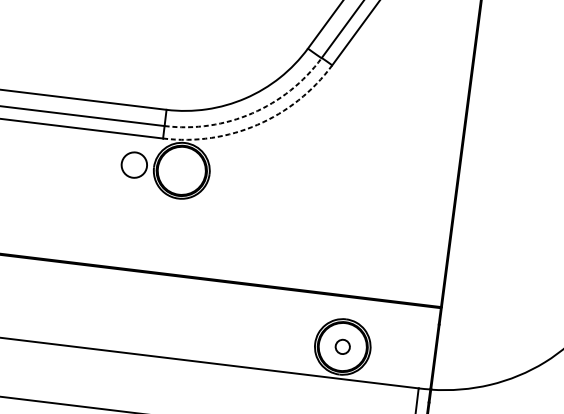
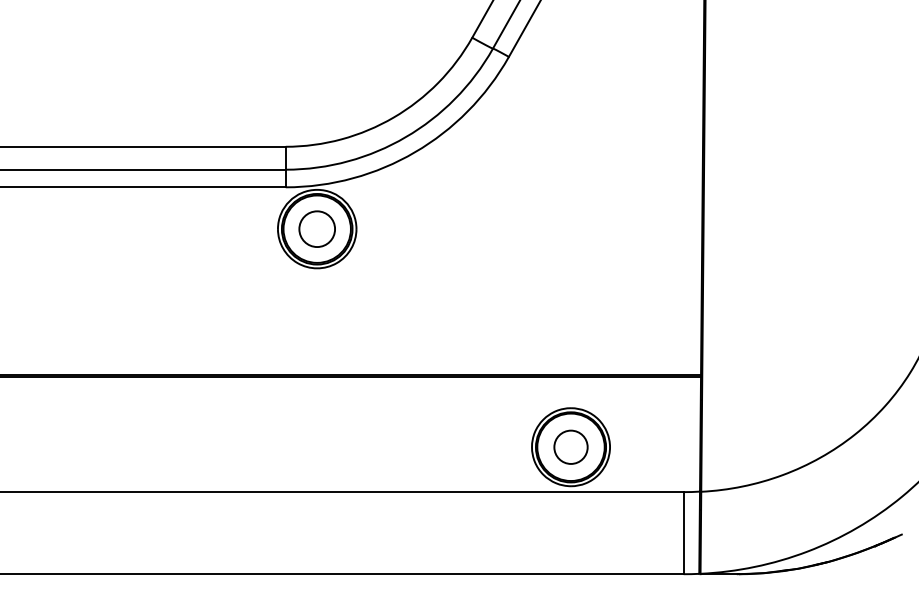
arc: (252, 113) -> (405, 137), dashed -> solid
arc: (257, 124) -> (414, 152), dashed -> solid
circle: (133, 164) -> (316, 228), moved
circle: (342, 346) -> (570, 446), size x1.67

